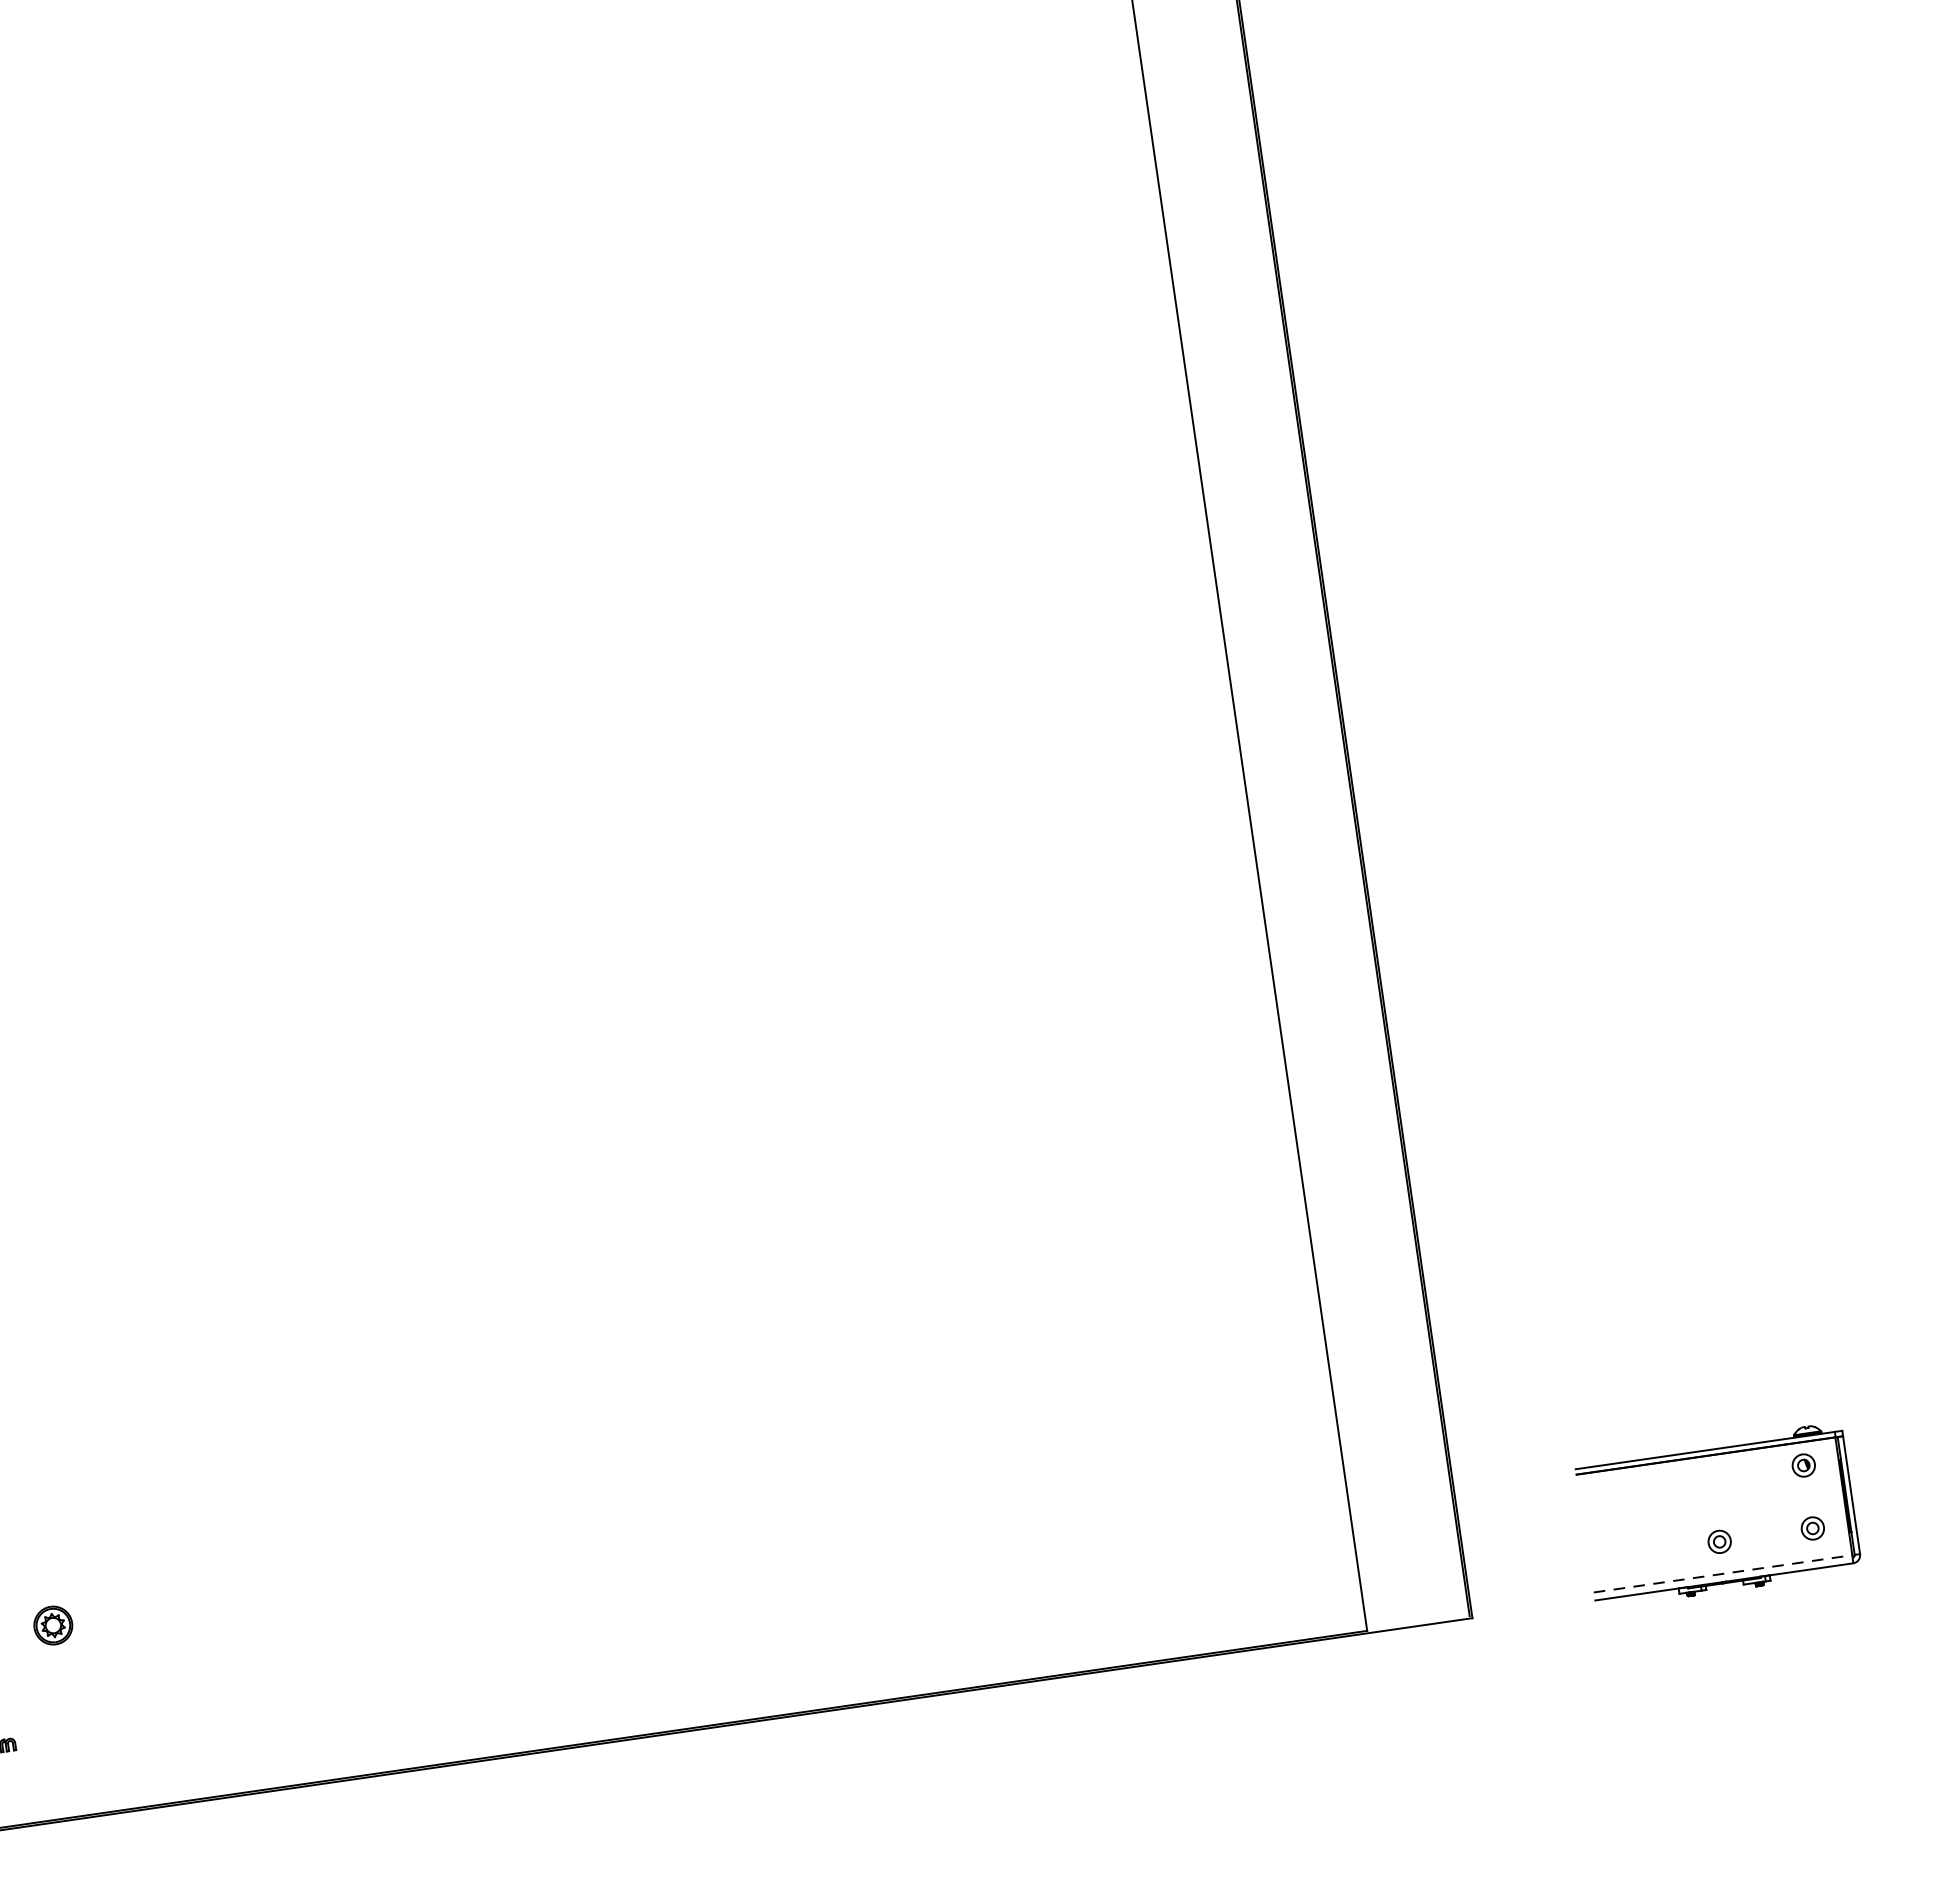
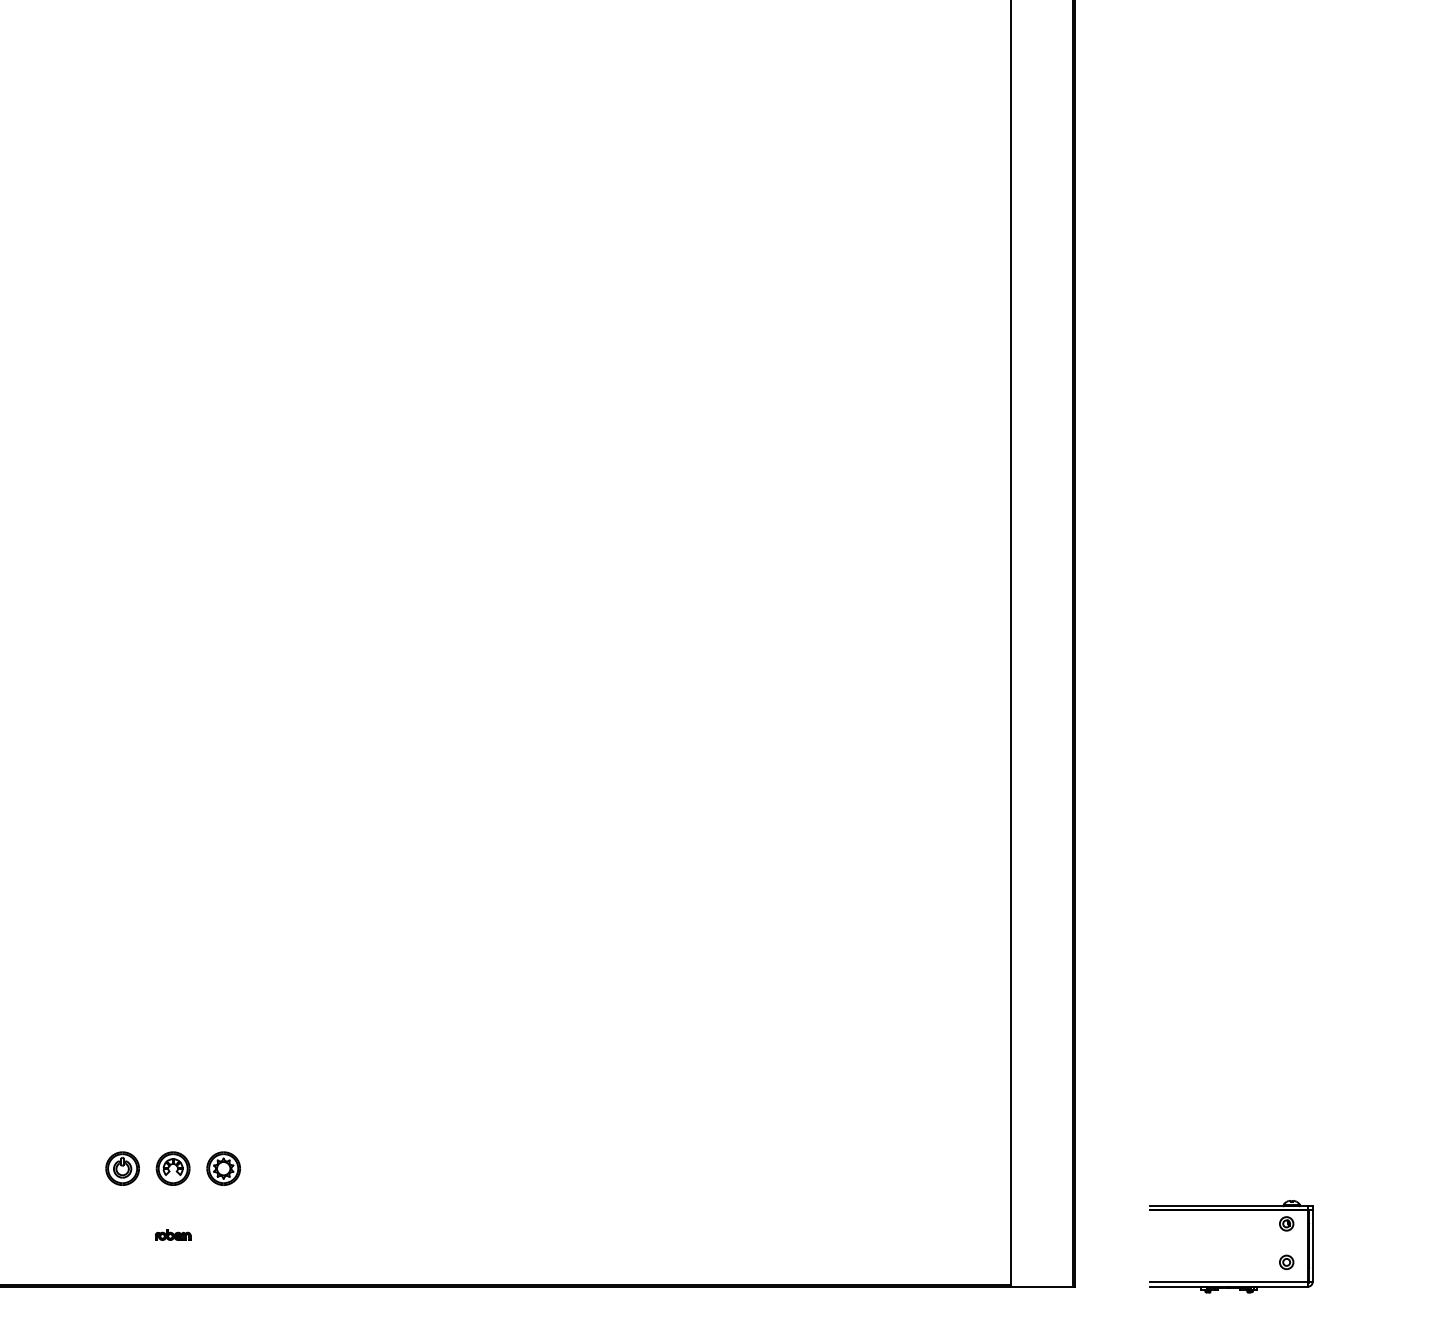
part: (1719, 1542) -> (1229, 1262), removed
line: (1723, 1573) -> (1229, 1281), dashed -> solid
part: (53, 1625) -> (223, 1168), size x1.43

